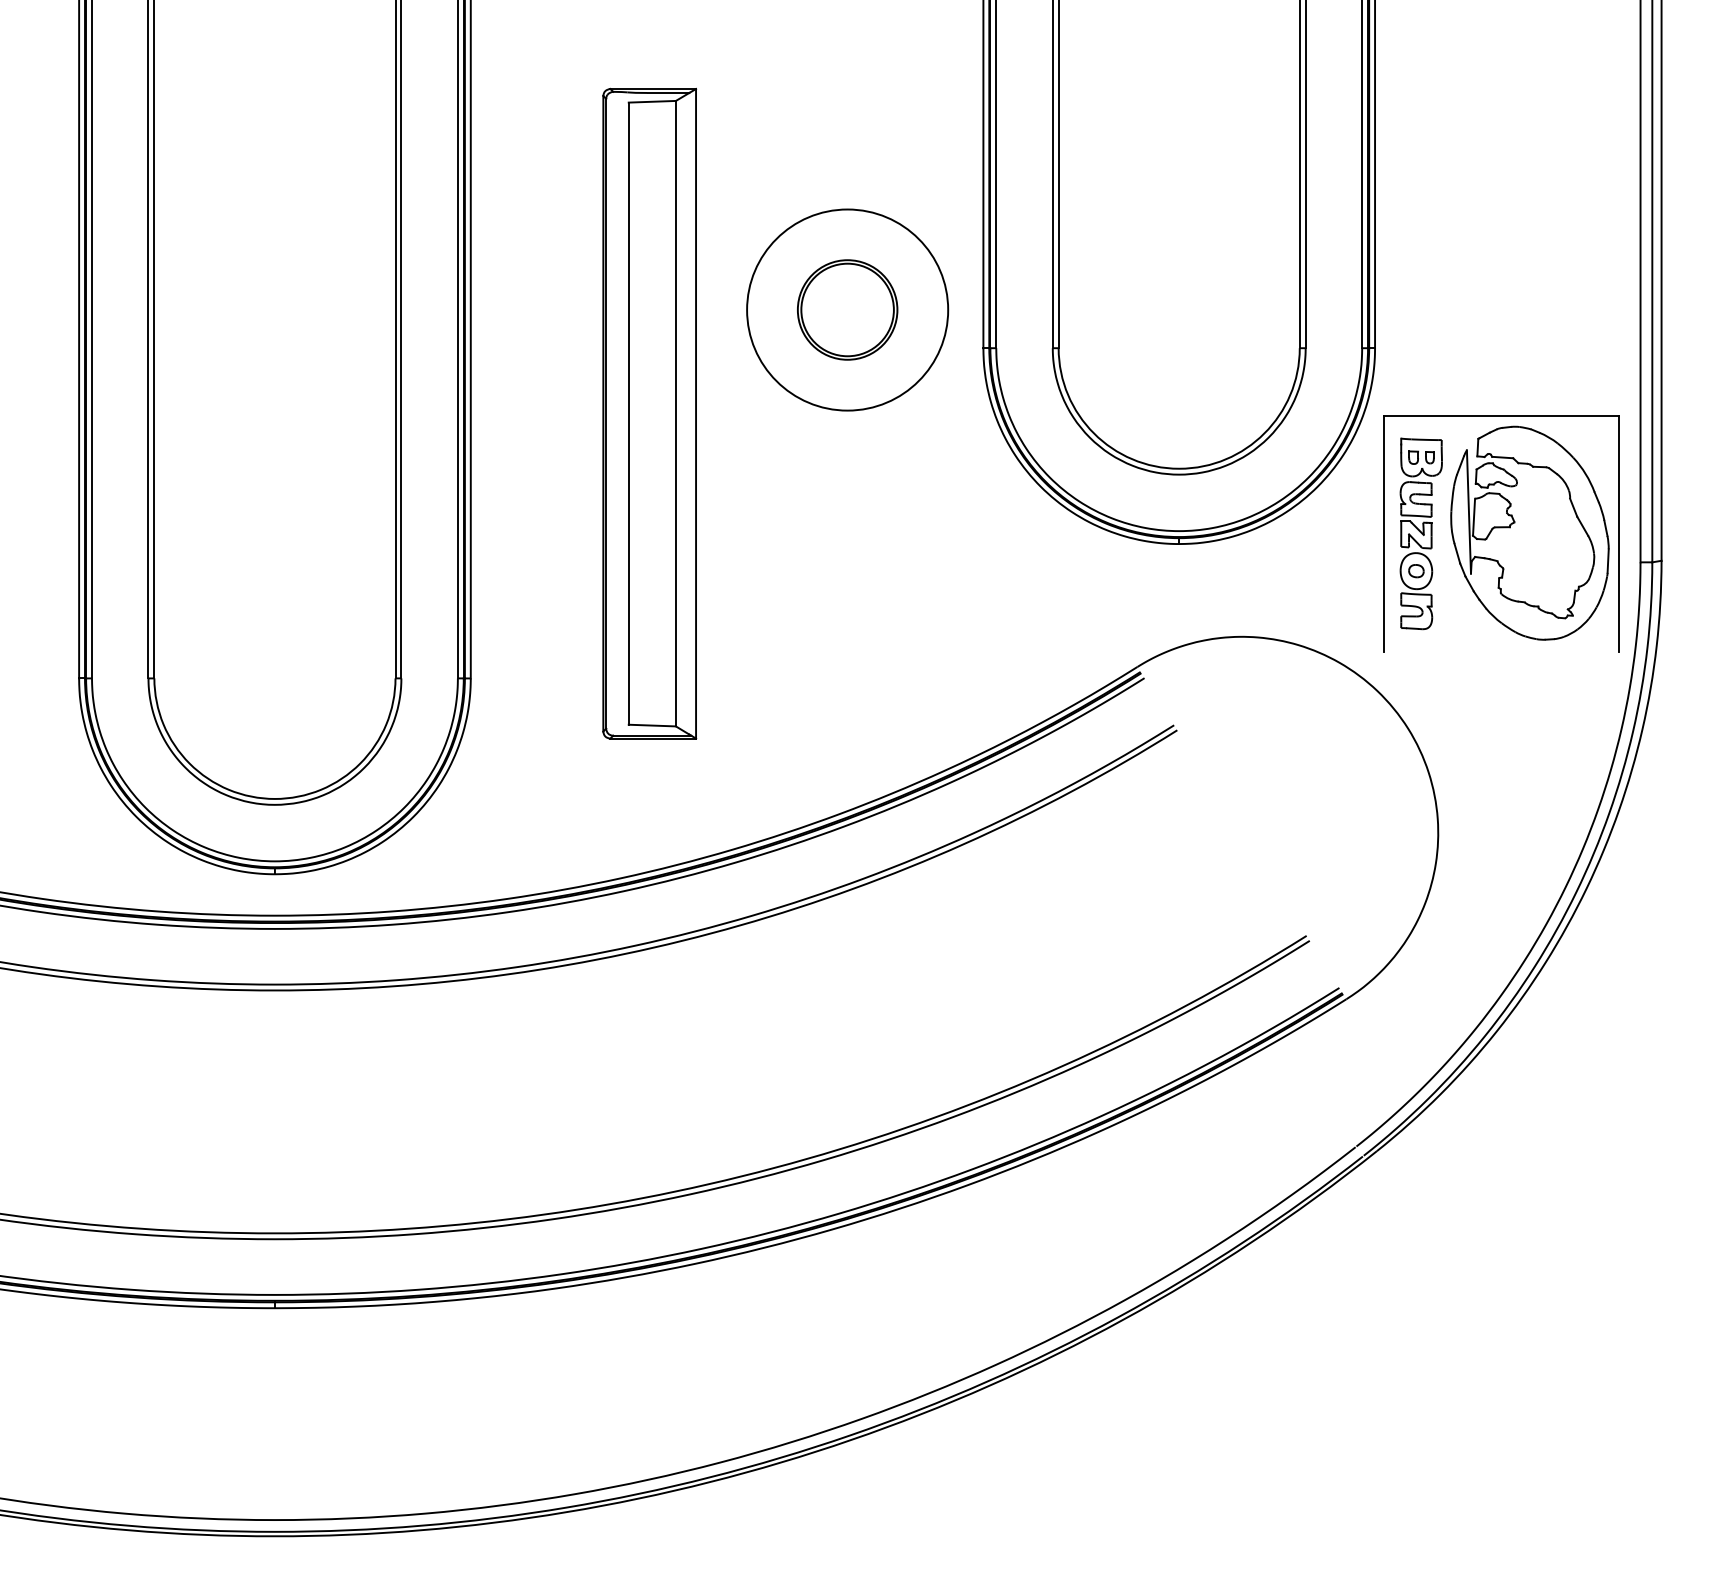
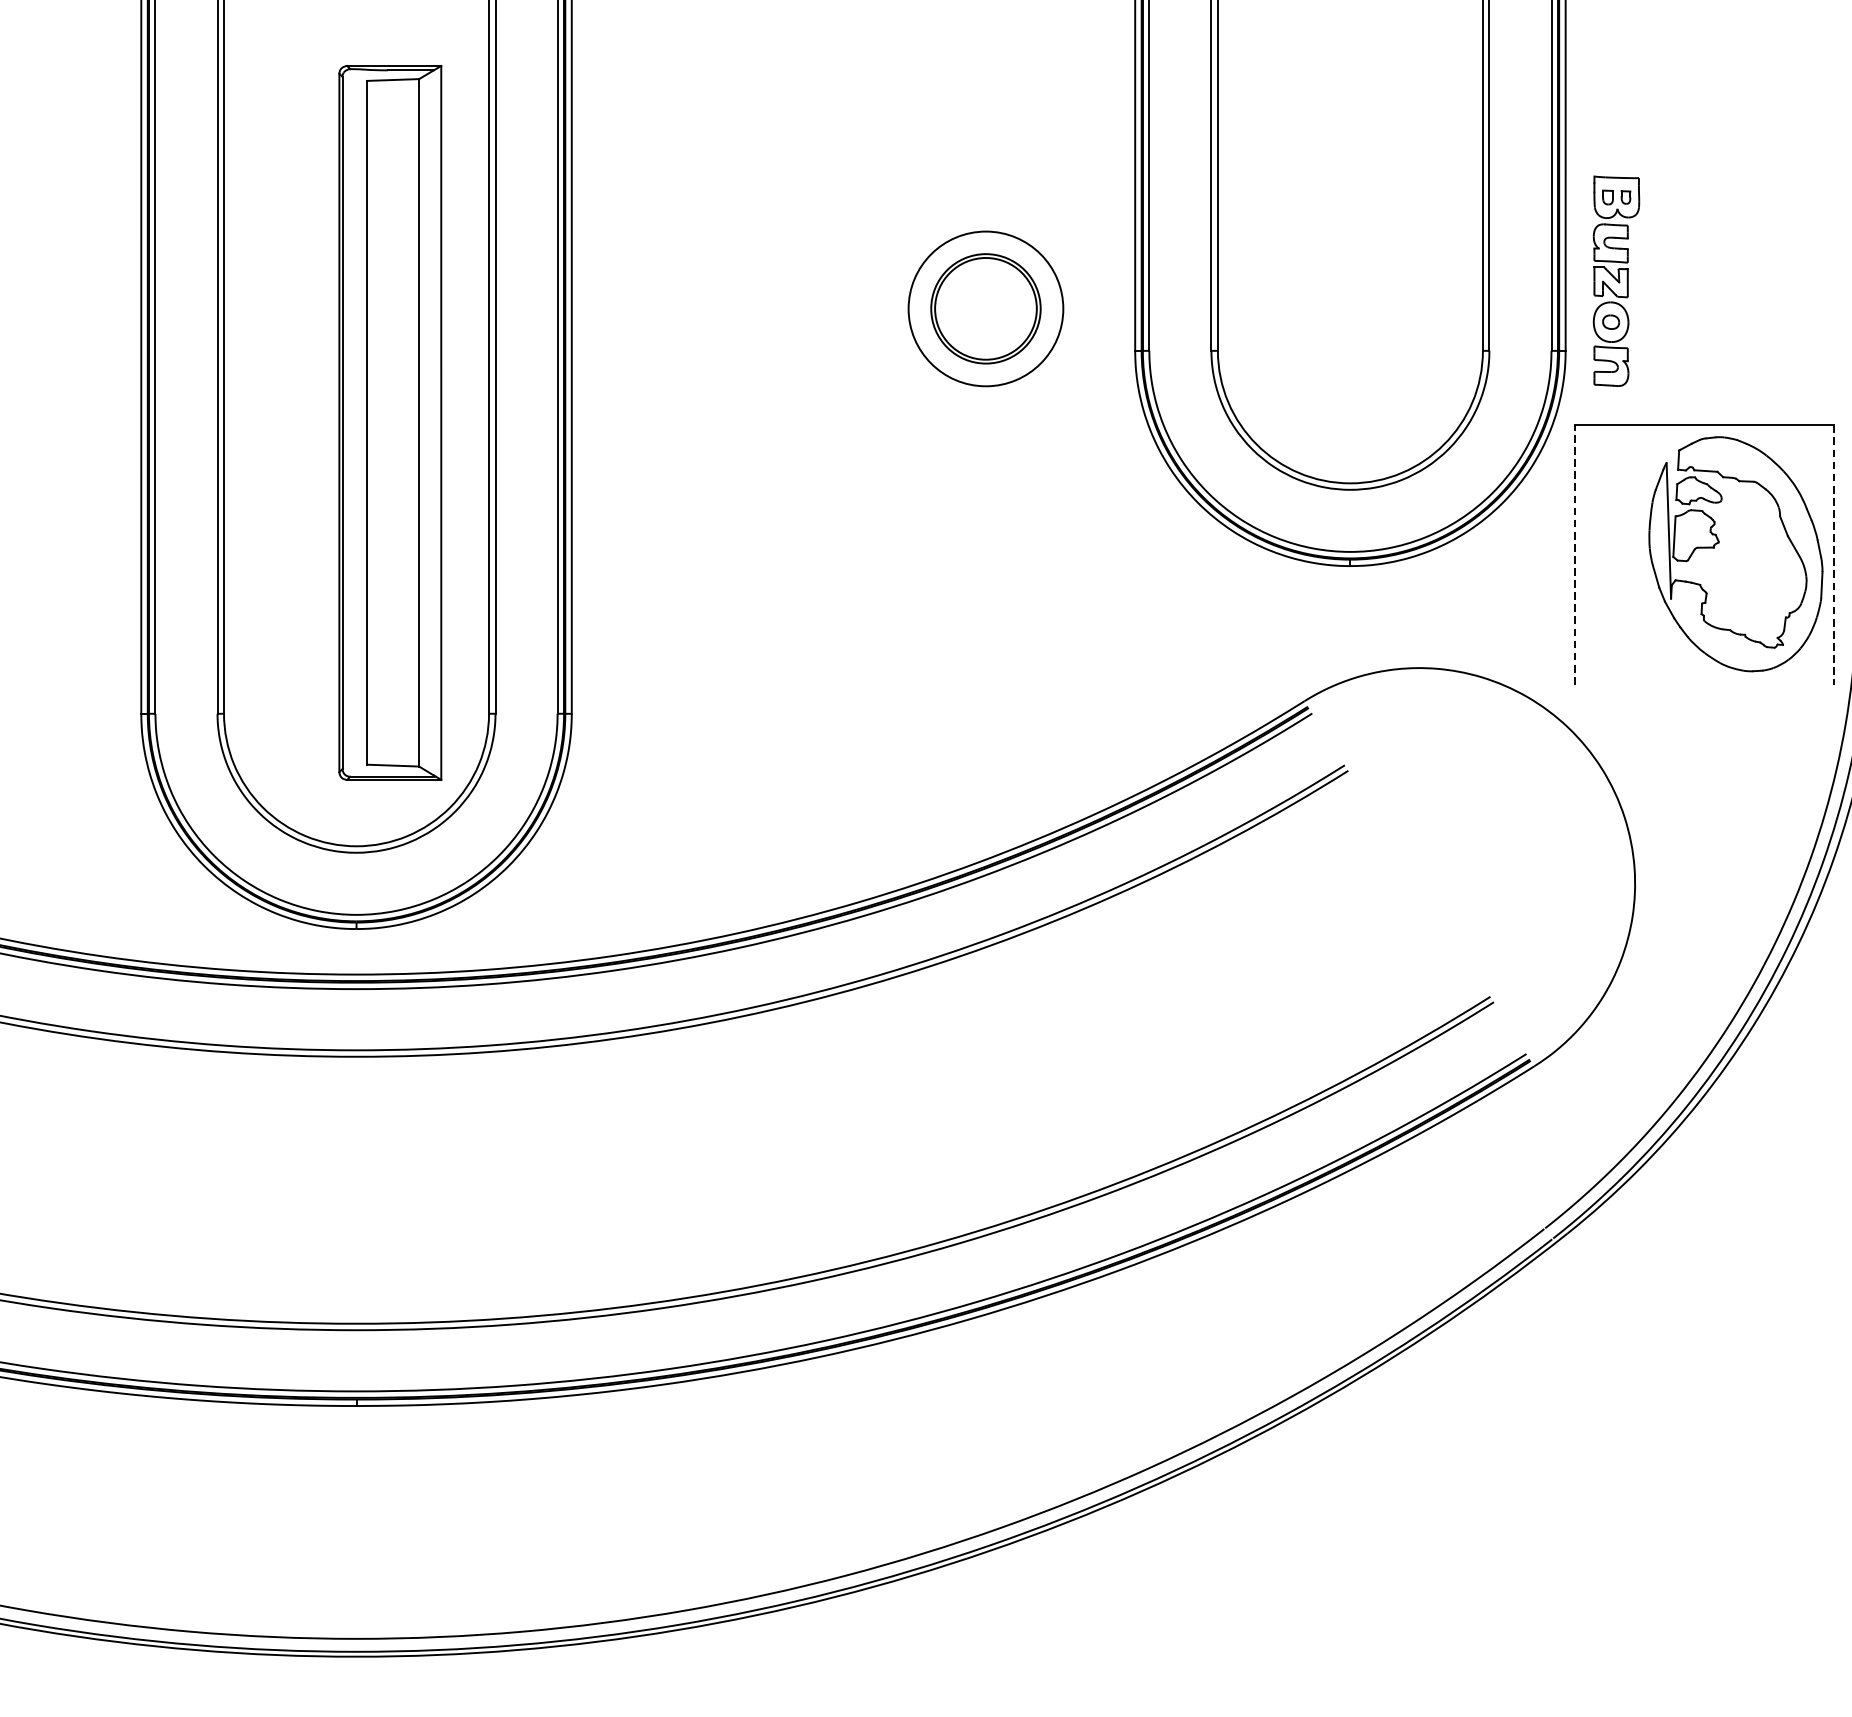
circle: (847, 309) -> (985, 308), size x0.7
part: (649, 413) -> (390, 422), moved
line: (1383, 533) -> (1574, 554), solid -> dashed
part: (1420, 533) -> (1615, 280), moved
line: (1619, 533) -> (1834, 554), solid -> dashed

